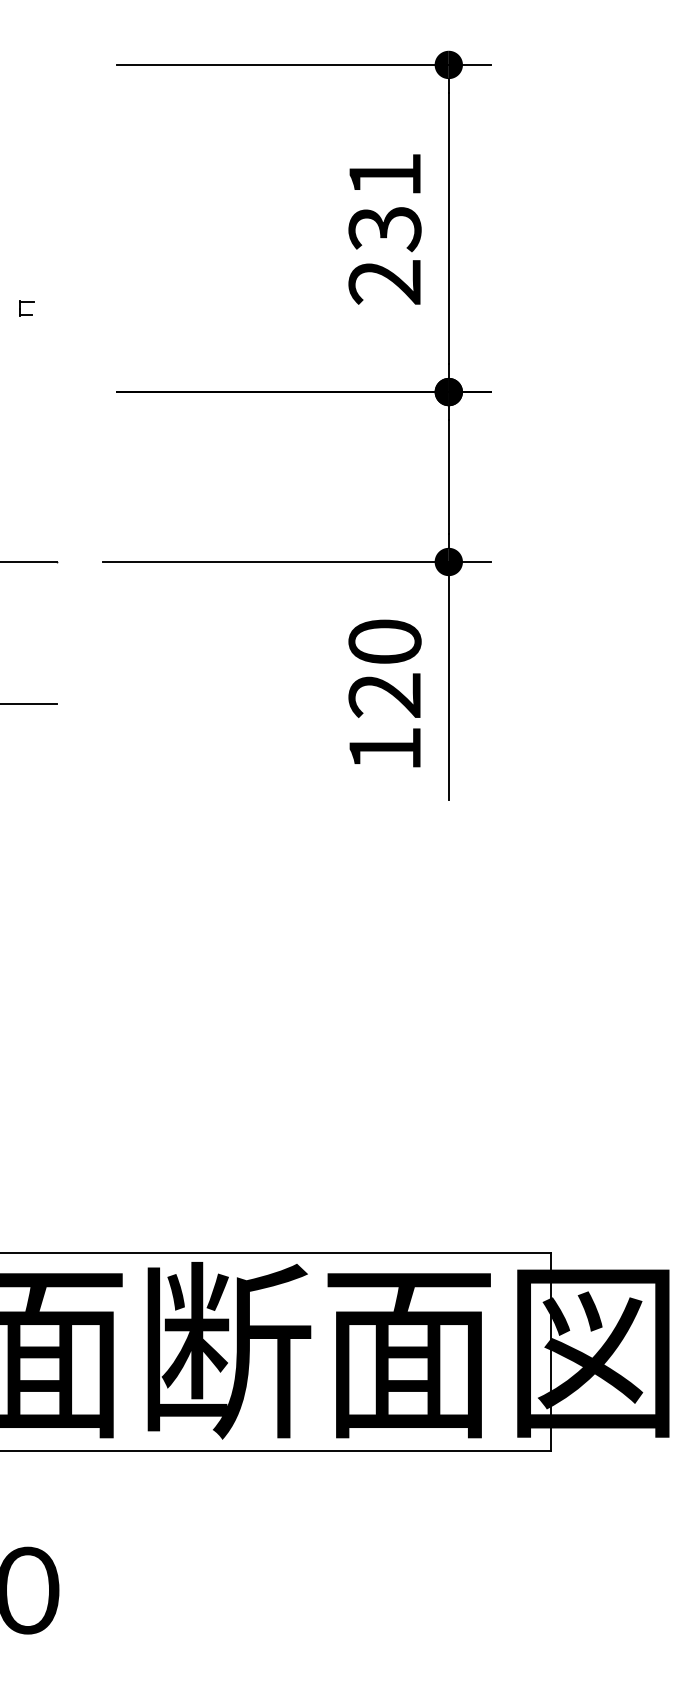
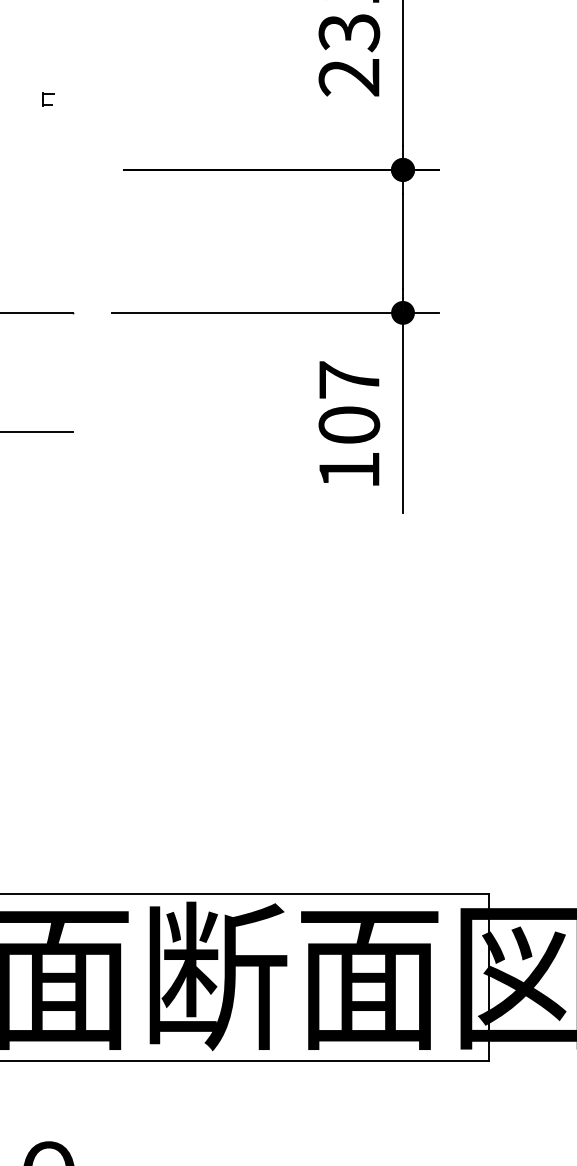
text: (384, 668) -> (348, 402), 120 -> 107

